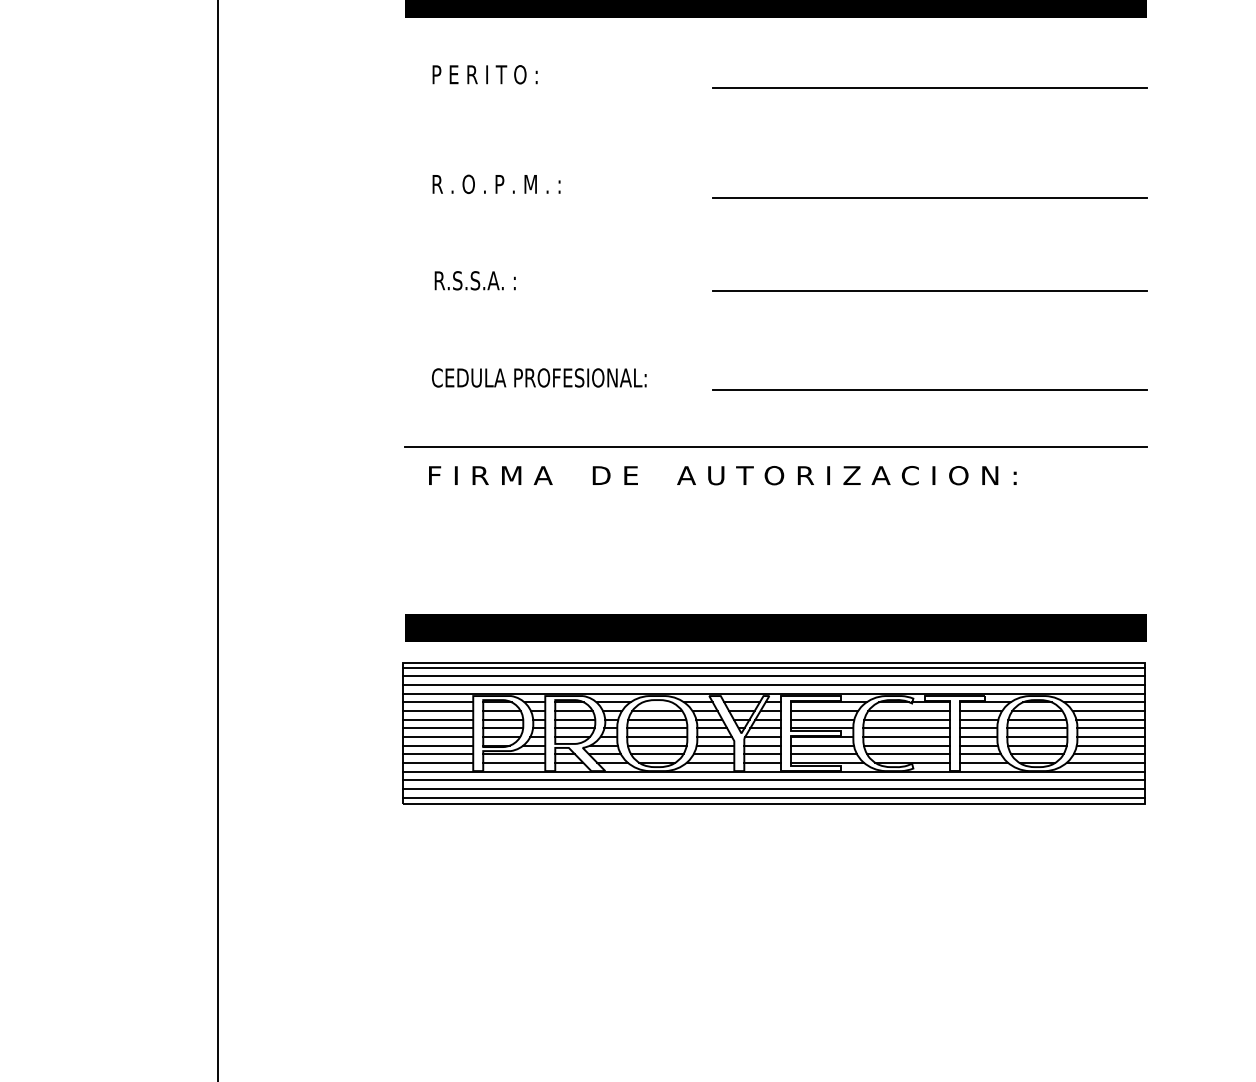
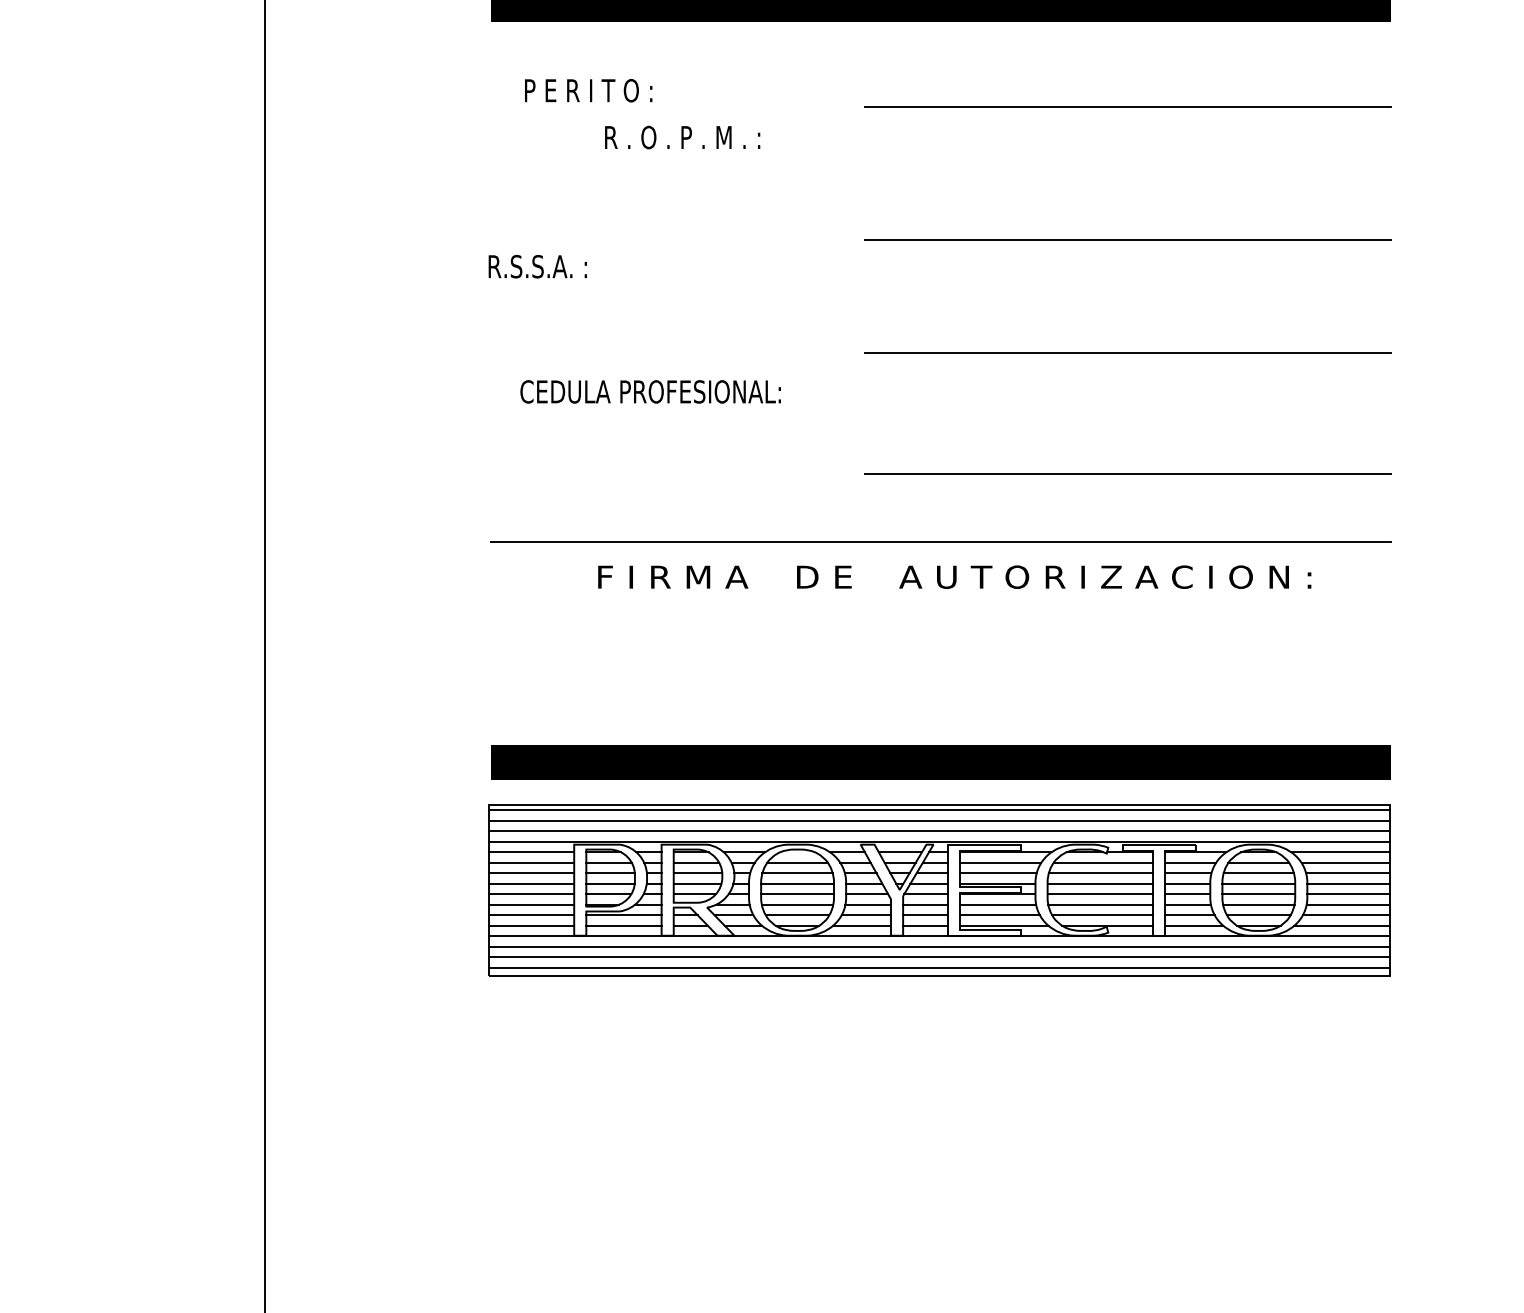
text: (496, 183) -> (682, 136), moved
text: (474, 280) -> (536, 266), moved
text: (539, 377) -> (650, 391), moved
text: (722, 475) -> (954, 577), moved

